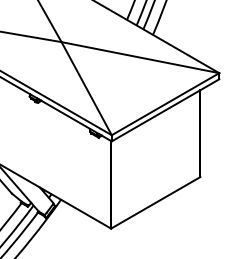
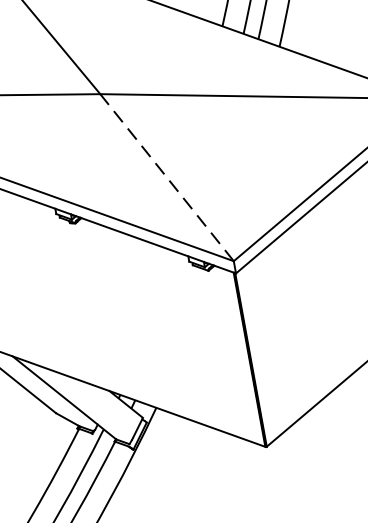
line: (86, 88) -> (166, 177), solid -> dashed

